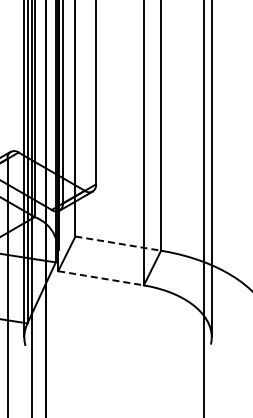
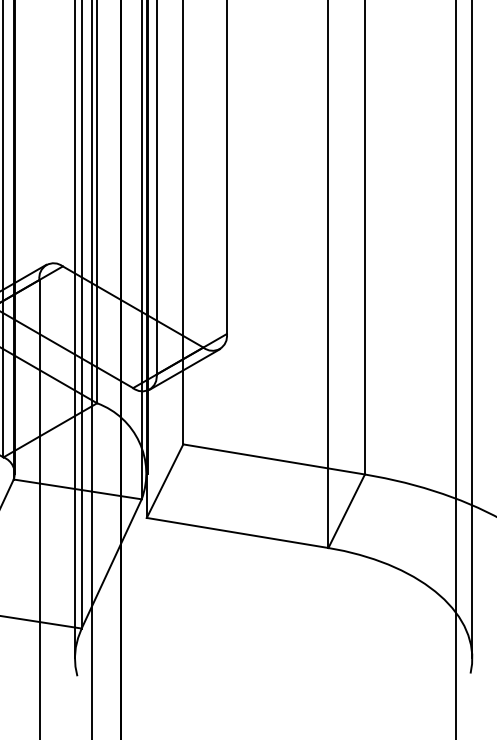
line: (118, 243) -> (274, 459), dashed -> solid
line: (101, 278) -> (238, 533), dashed -> solid

